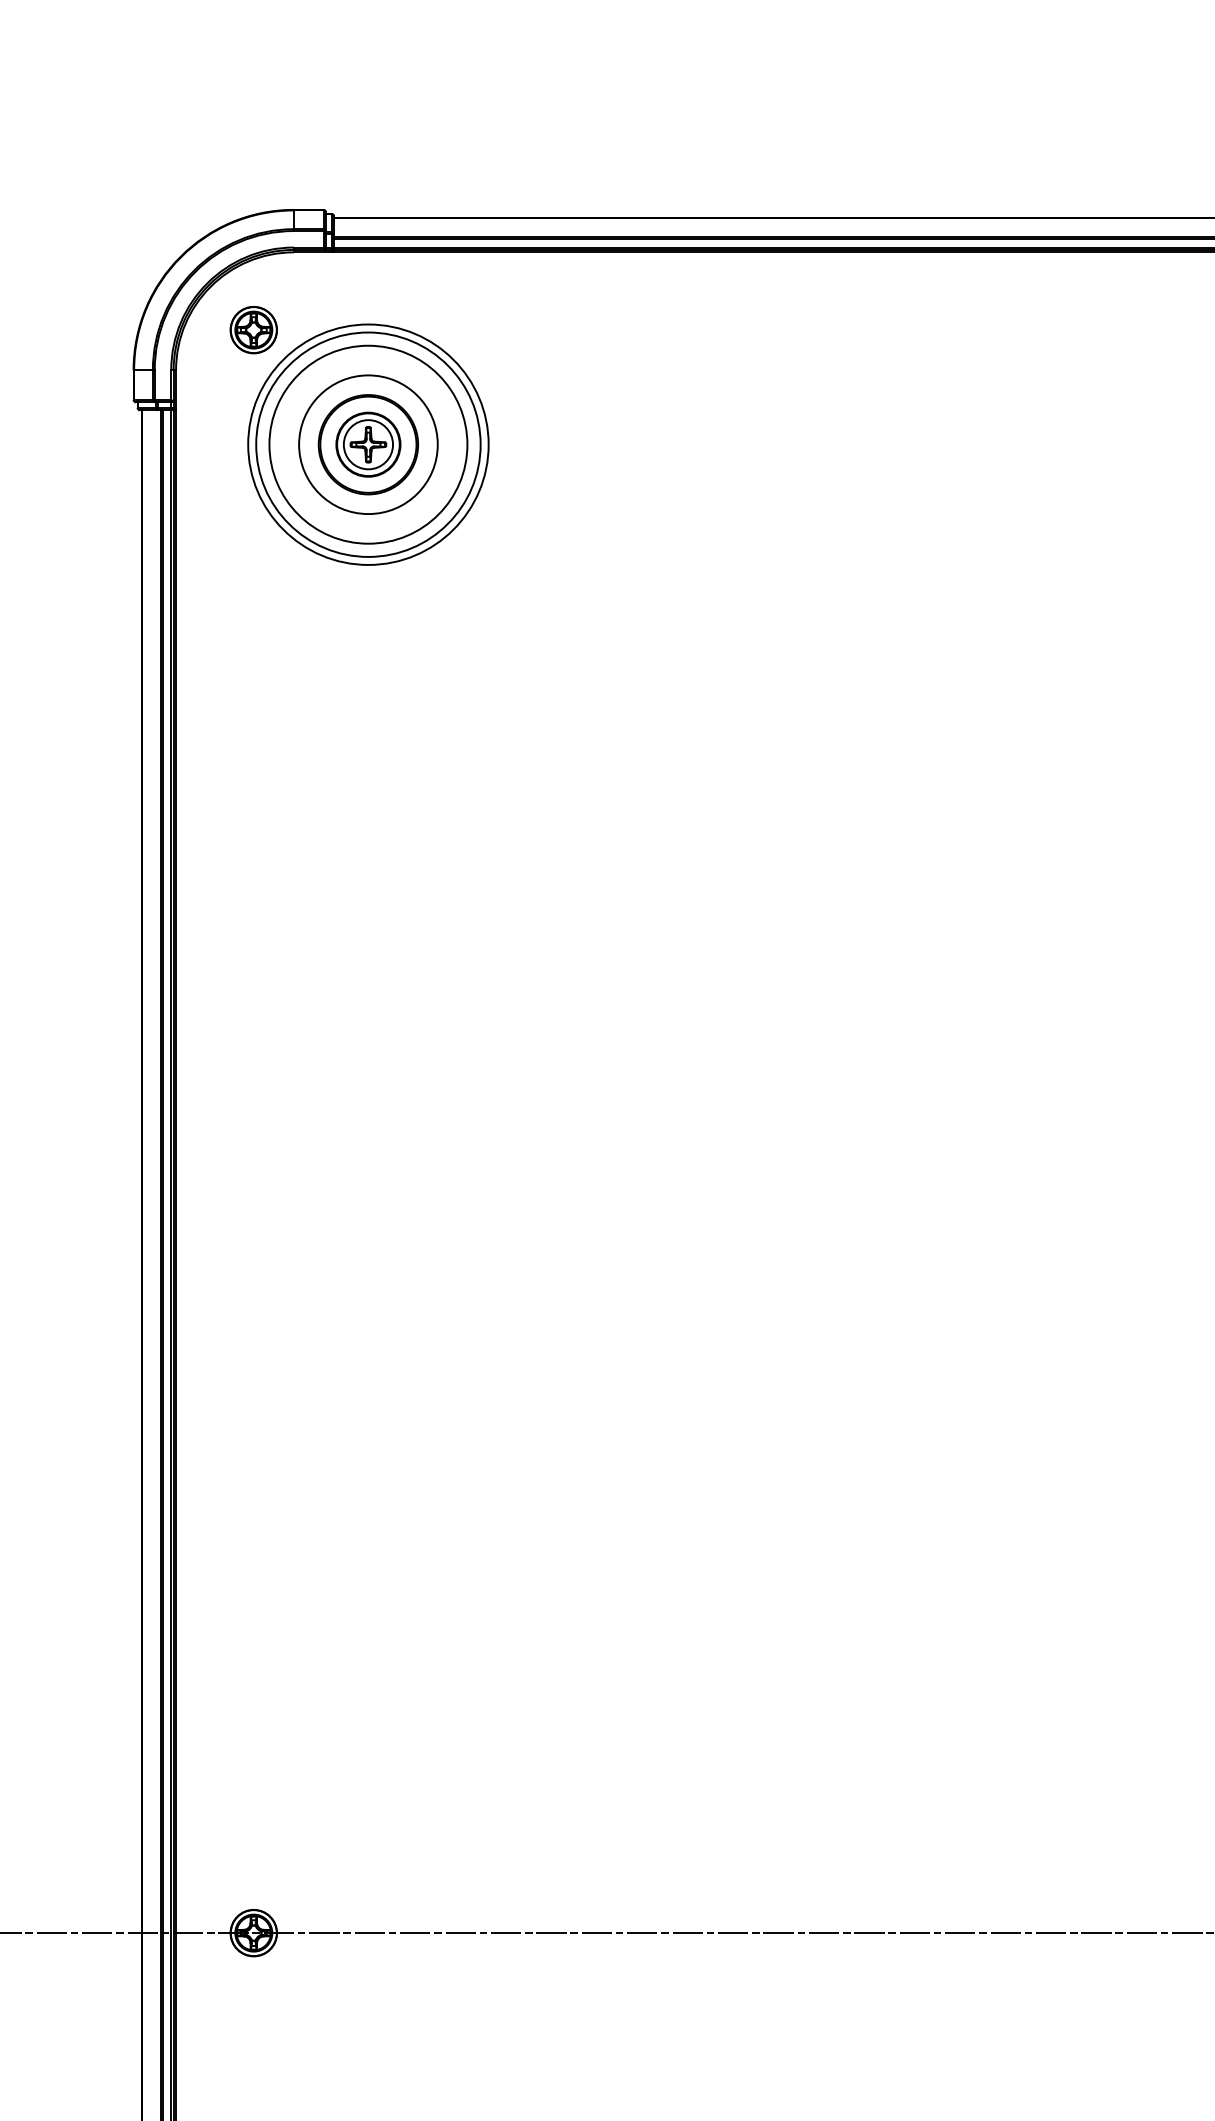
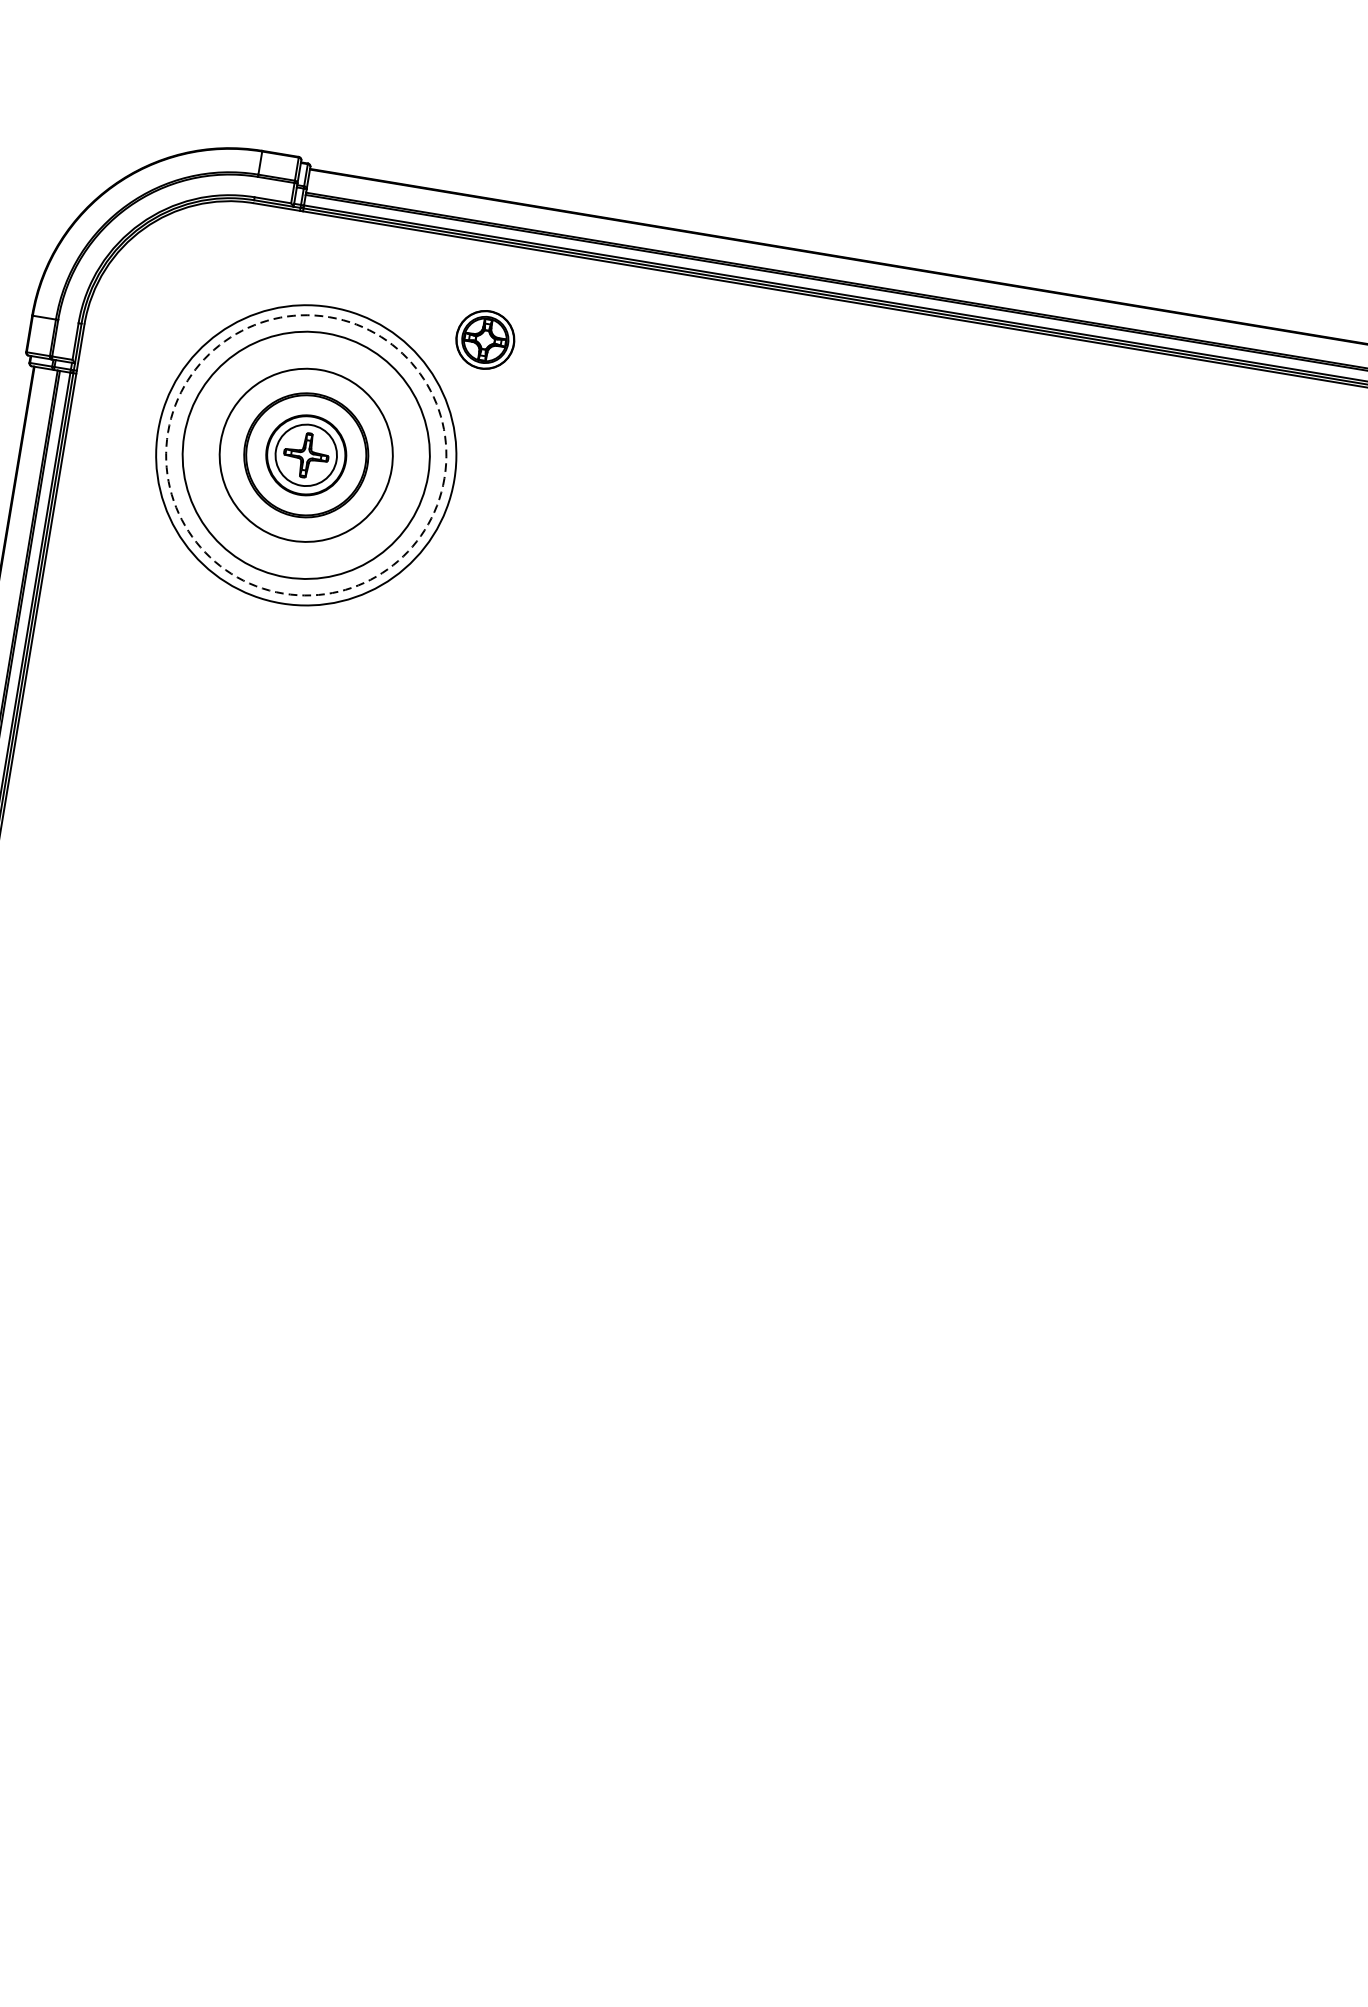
part: (253, 330) -> (484, 340), moved
circle: (368, 444) -> (306, 455), solid -> dashed

